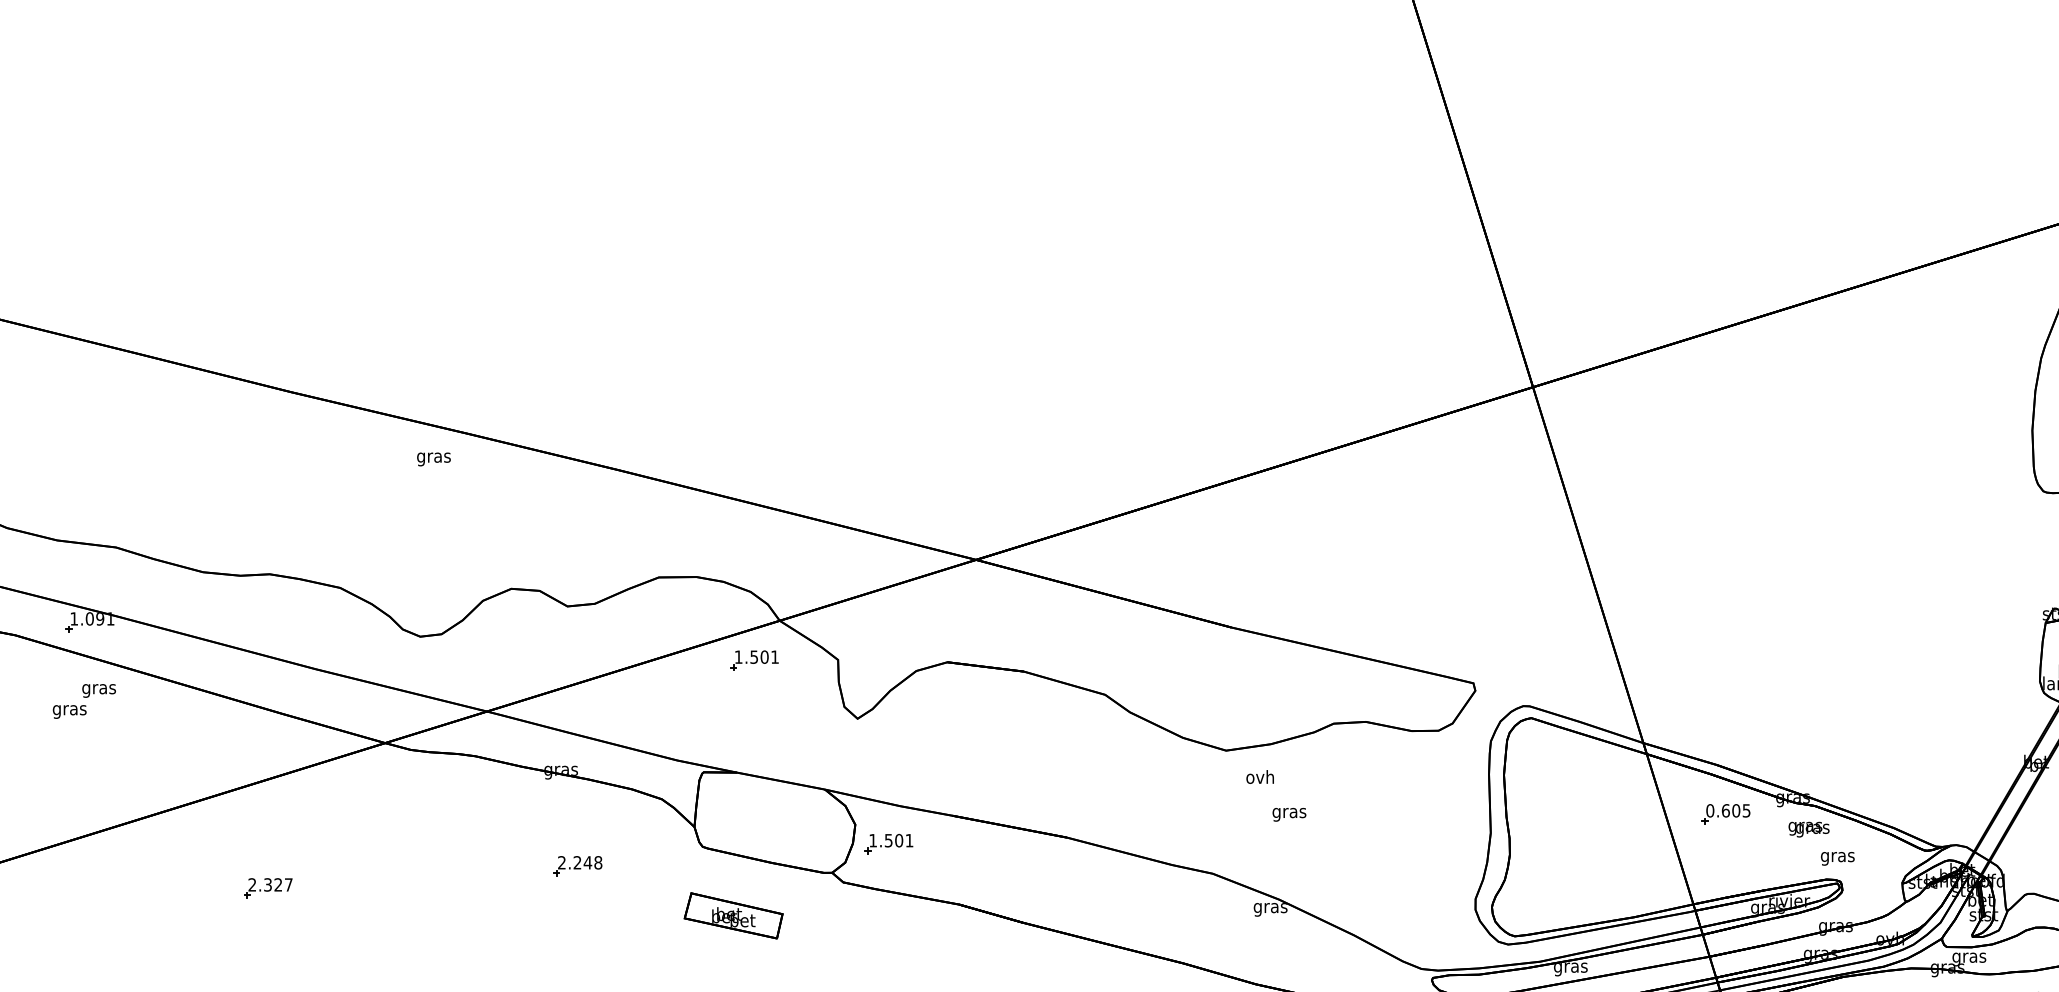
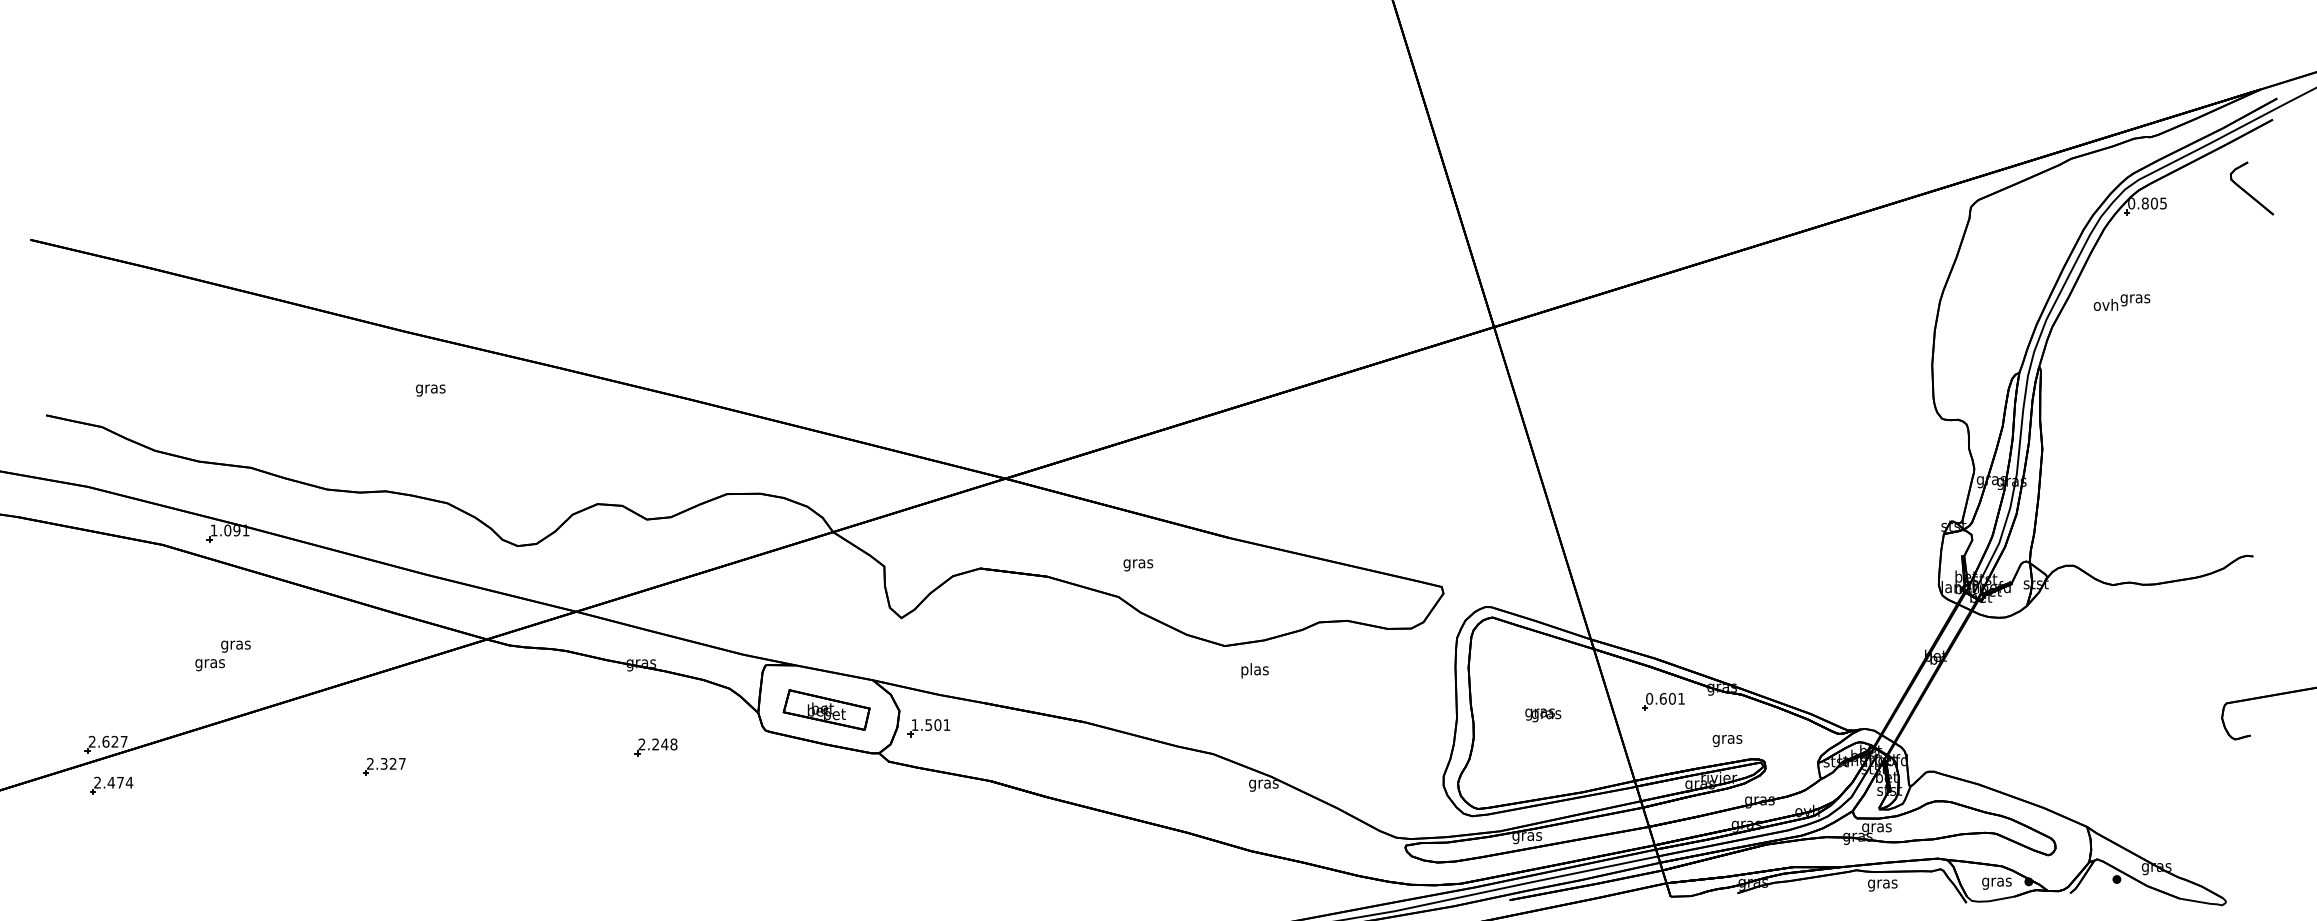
text: (433, 459) -> (430, 390), moved
part: (753, 661) -> (810, 567), removed
text: (83, 700) -> (222, 655), moved
text: (1259, 778) -> (1254, 670), ovh -> plas
text: (1746, 810) -> (1681, 698), 0.605 -> 0.601
text: (1289, 814) -> (1138, 565), moved
text: (1809, 829) -> (1543, 715), moved
text: (1837, 858) -> (1727, 740), moved
part: (733, 915) -> (826, 709), moved

